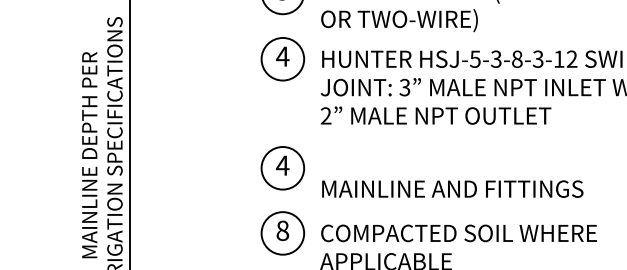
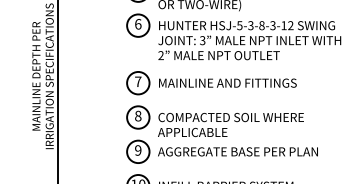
text: (281, 57) -> (137, 24), 4 -> 6
text: (281, 165) -> (137, 81), 4 -> 7
text: (451, 187) -> (227, 82), moved

